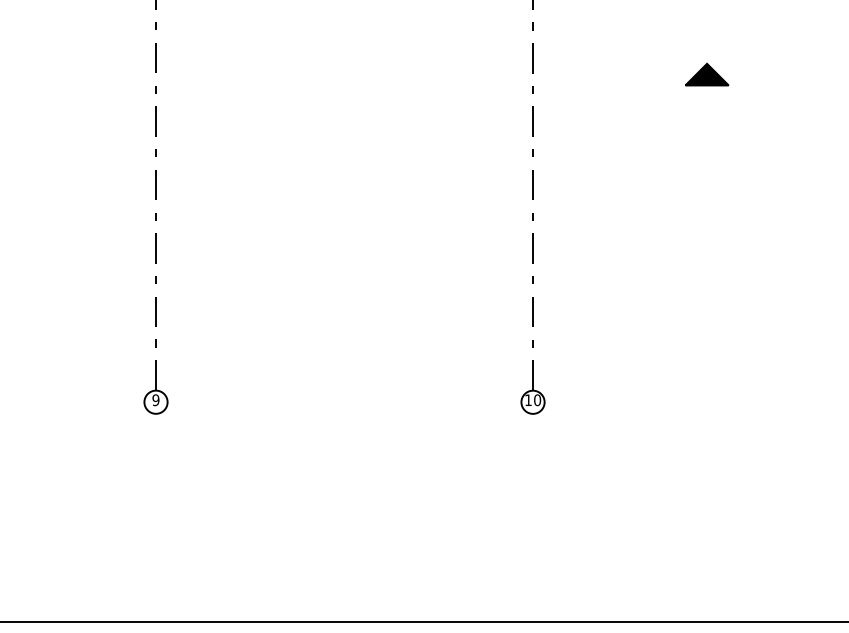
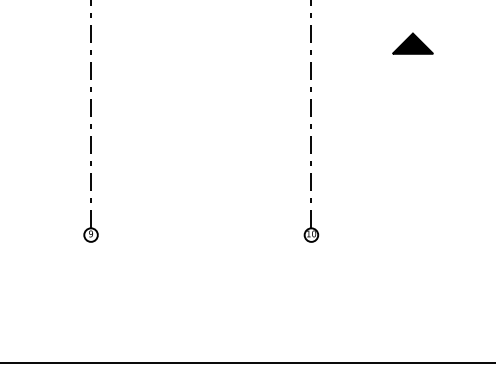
part: (707, 74) -> (413, 43), size x1.6

